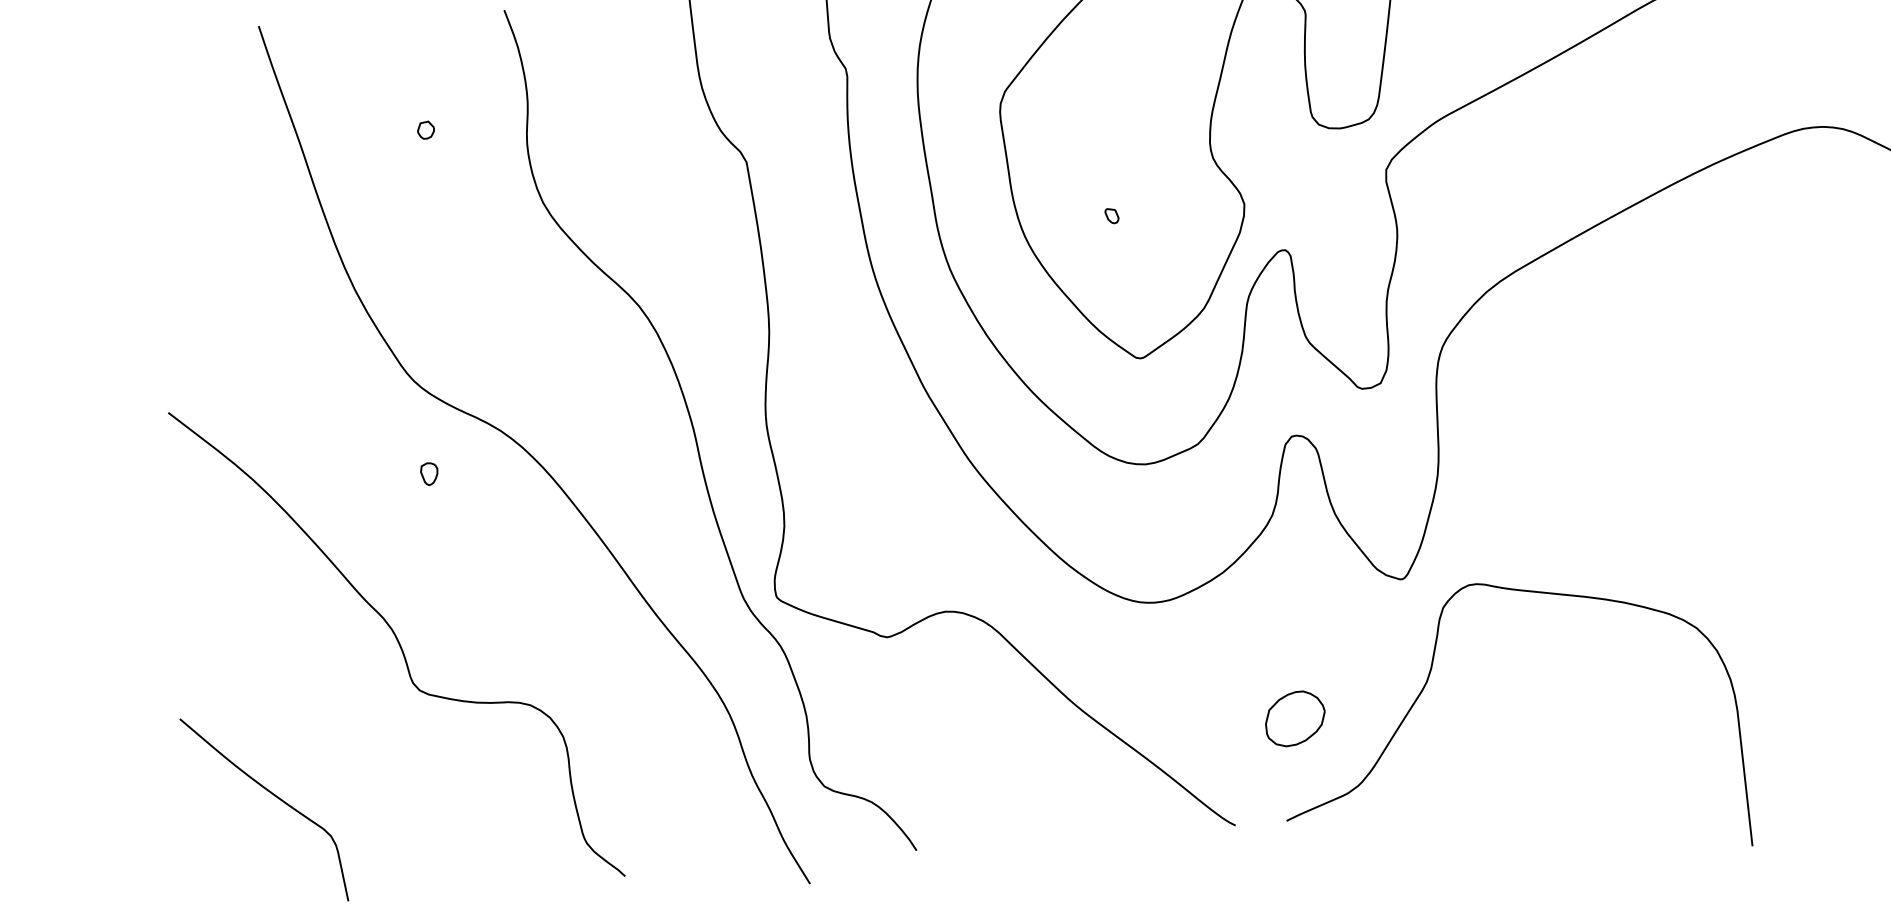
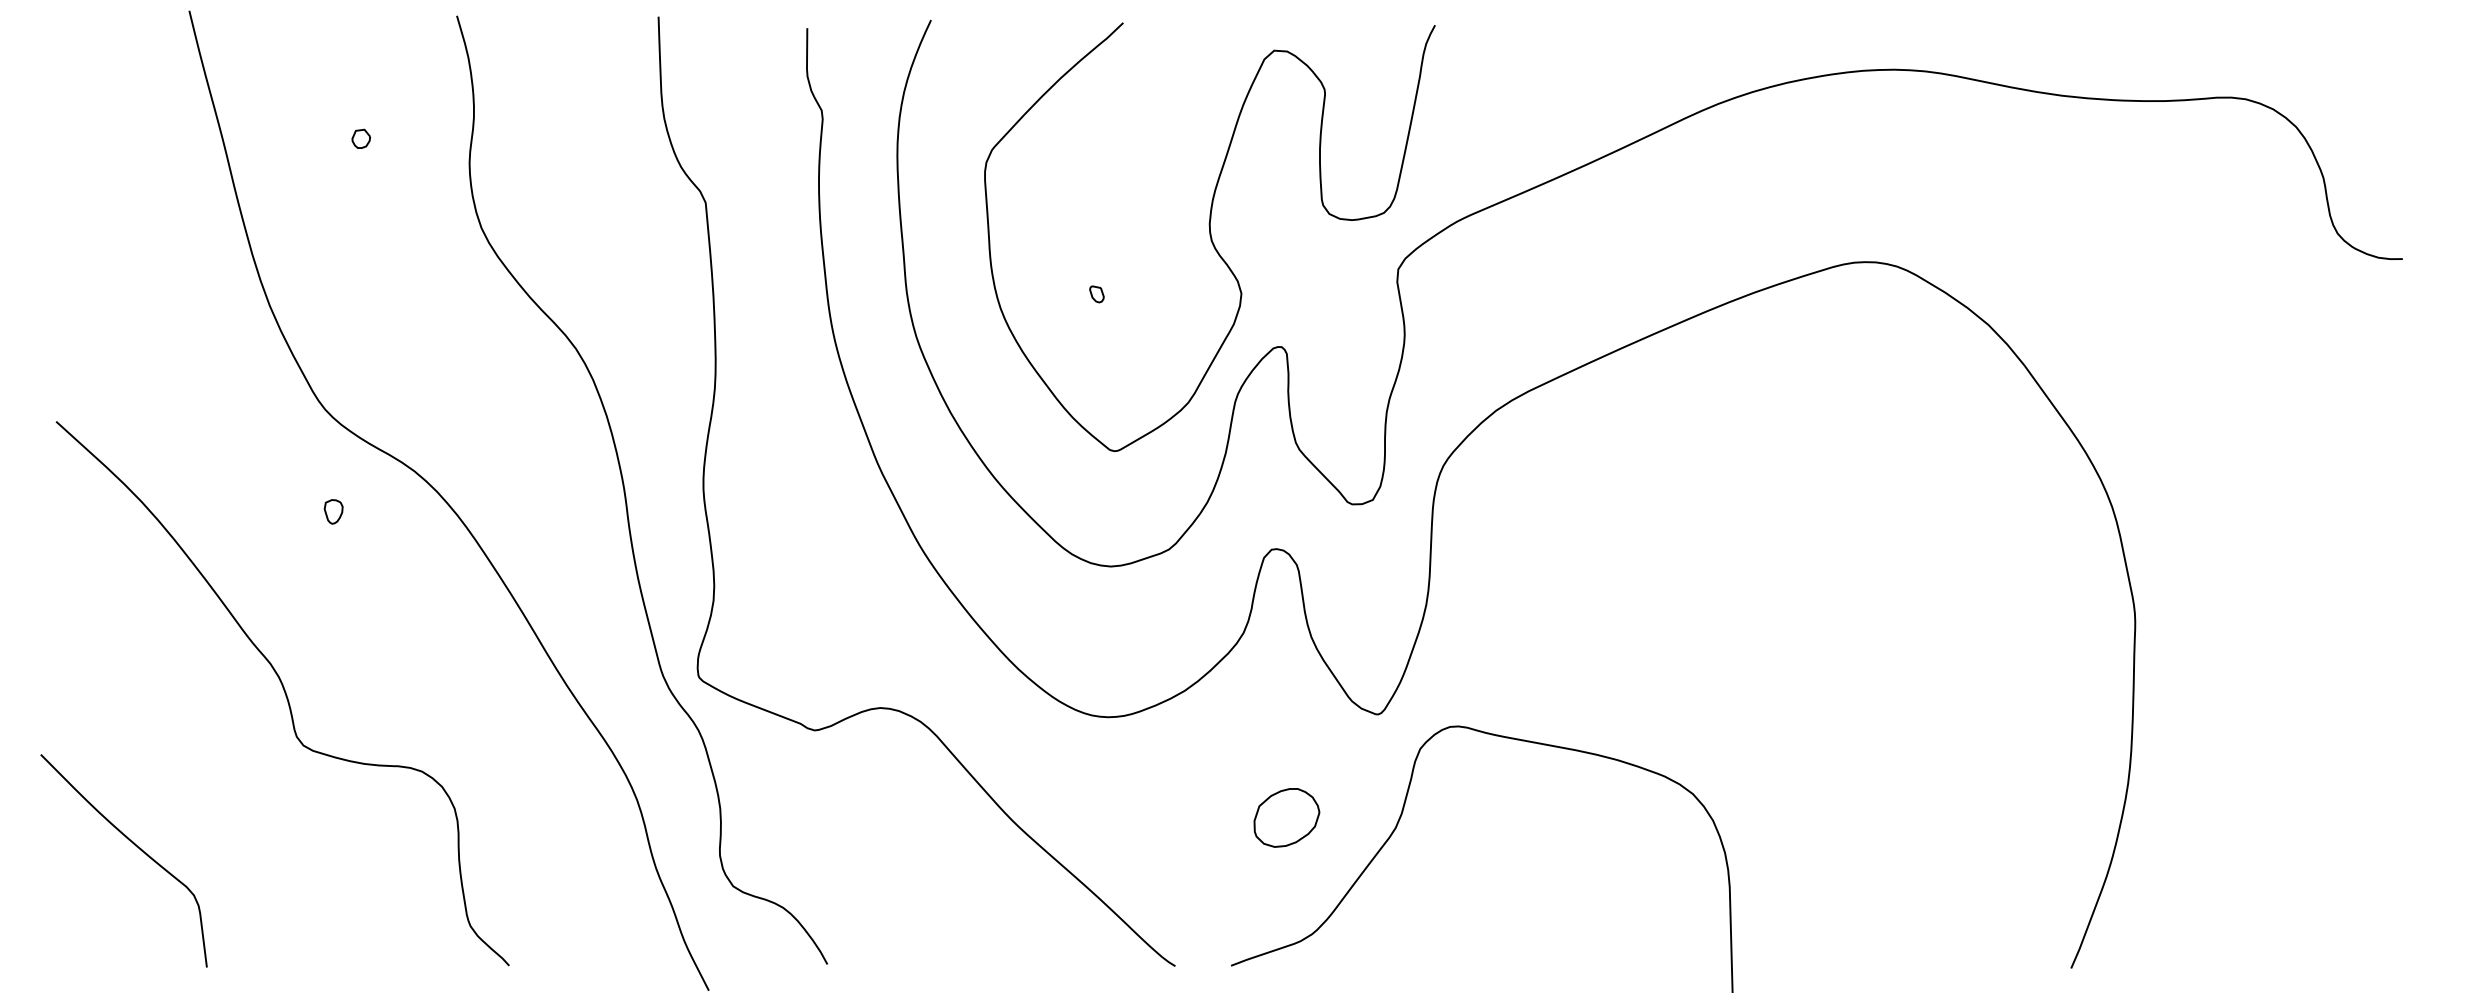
part: (1294, 718) -> (1286, 817), moved

